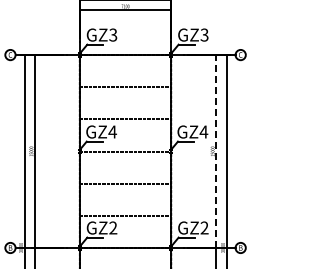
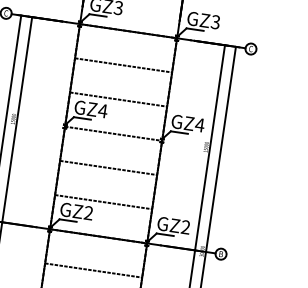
line: (216, 151) -> (210, 147), dashed -> solid

